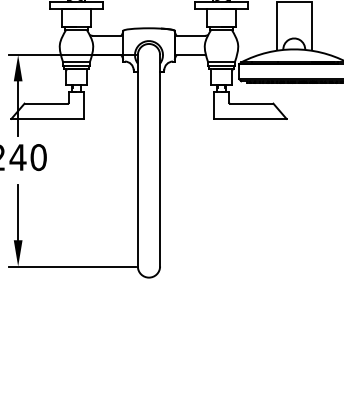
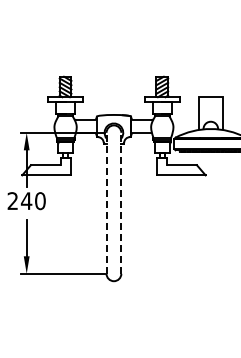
line: (137, 159) -> (106, 202), solid -> dashed
line: (160, 159) -> (121, 202), solid -> dashed

